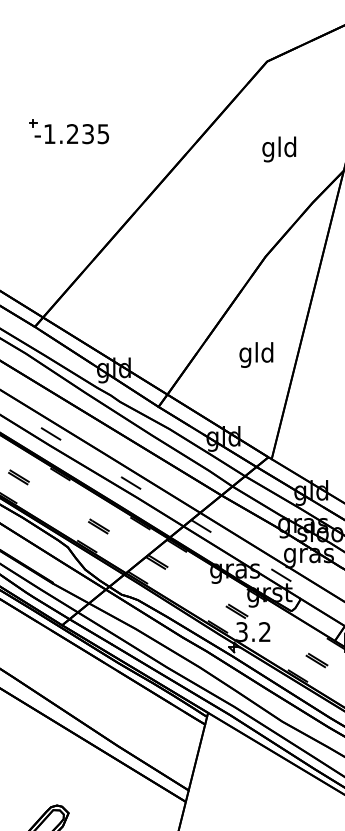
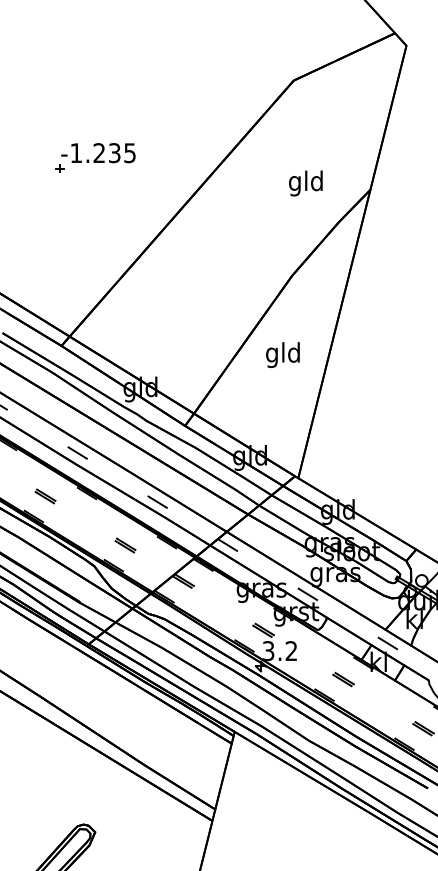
part: (32, 123) -> (59, 168), moved
text: (278, 149) -> (305, 183), moved
text: (255, 354) -> (282, 354), moved

